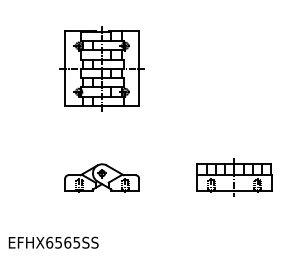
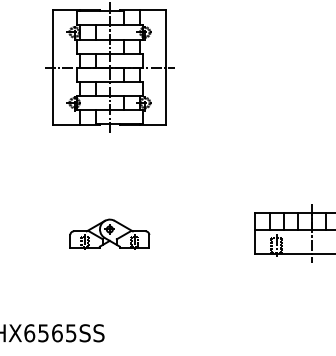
part: (101, 177) -> (108, 233), size x0.7

